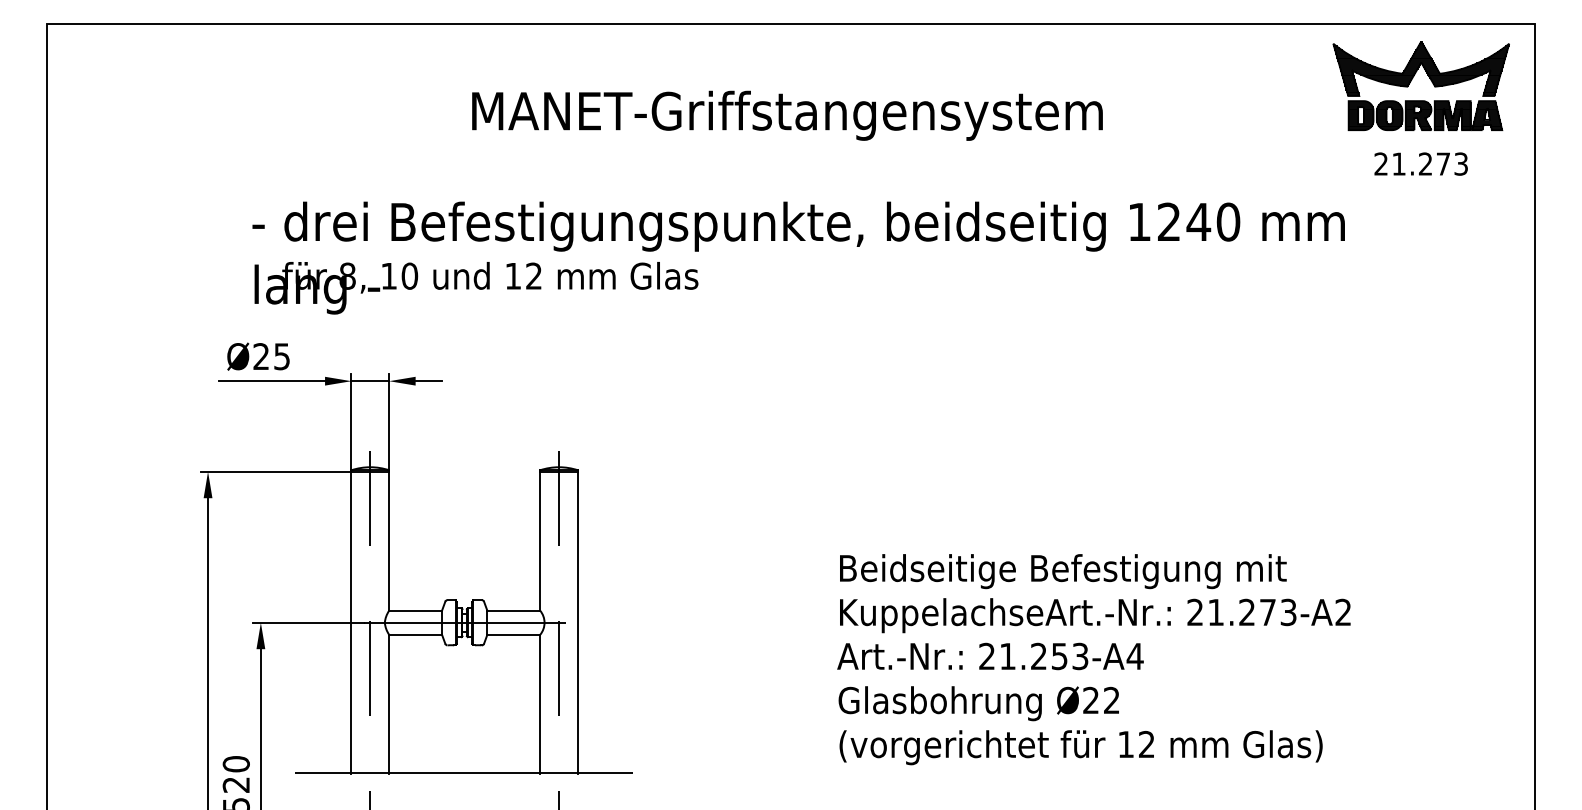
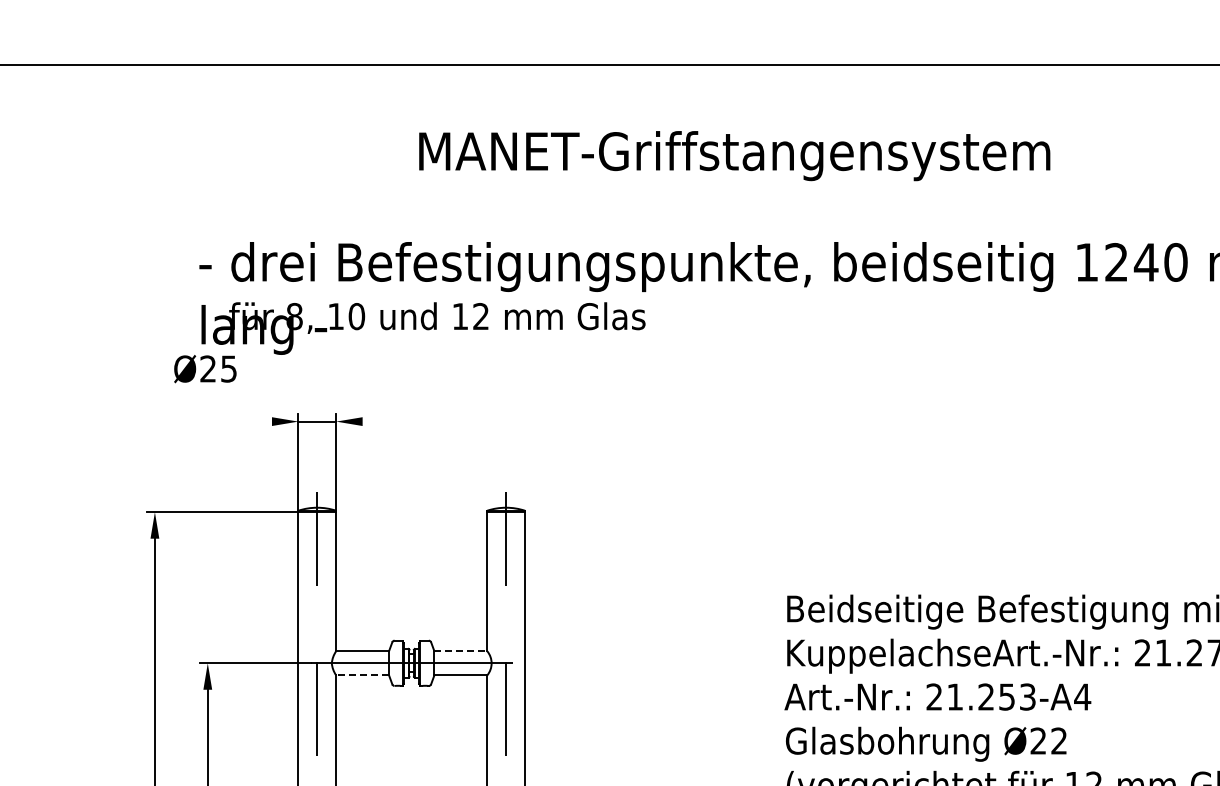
text: (258, 356) -> (205, 368), moved
line: (272, 381) -> (219, 421), removed
line: (428, 381) -> (375, 421), removed
line: (514, 610) -> (461, 651), solid -> dashed
line: (415, 634) -> (362, 675), solid -> dashed

